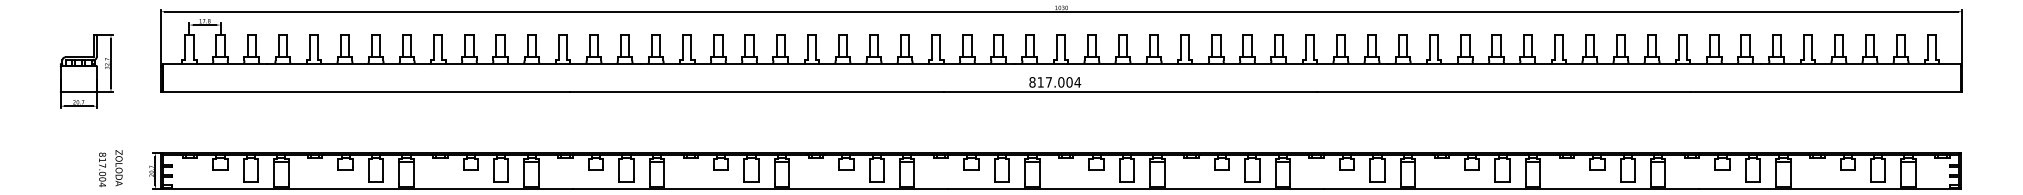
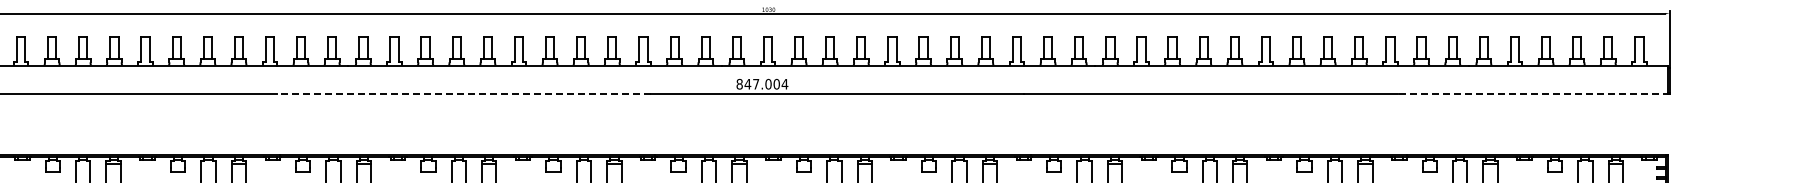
text: (1040, 82) -> (747, 84), 817.004 -> 847.004
line: (756, 92) -> (463, 94), solid -> dashed
line: (1826, 92) -> (1533, 94), solid -> dashed

